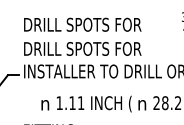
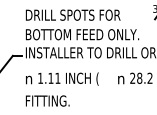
text: (95, 48) -> (83, 34), DRILL SPOTS FOR -> BOTTOM FEED ONLY.
text: (86, 103) -> (62, 78), moved

